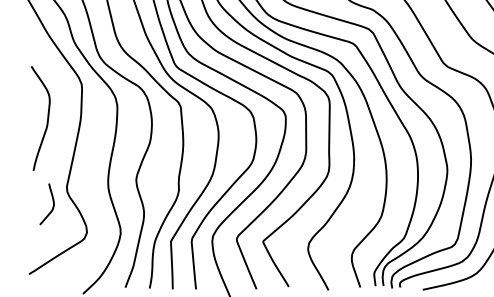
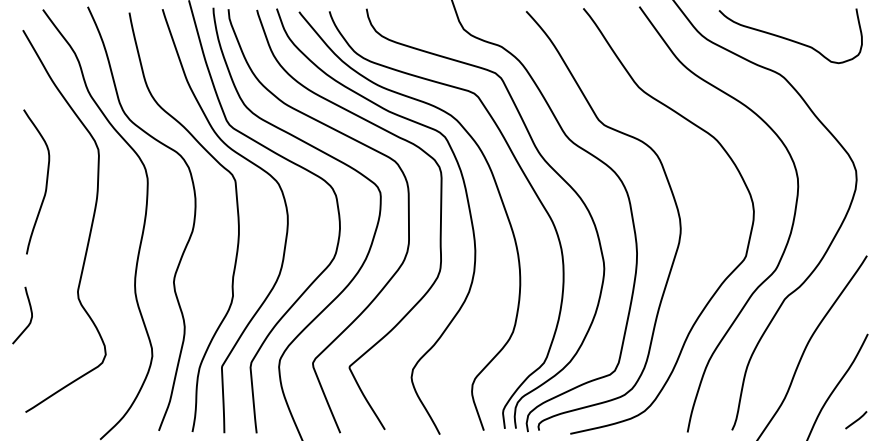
curve: (47, 119) -> (45, 183), moved
curve: (52, 202) -> (30, 312), moved

